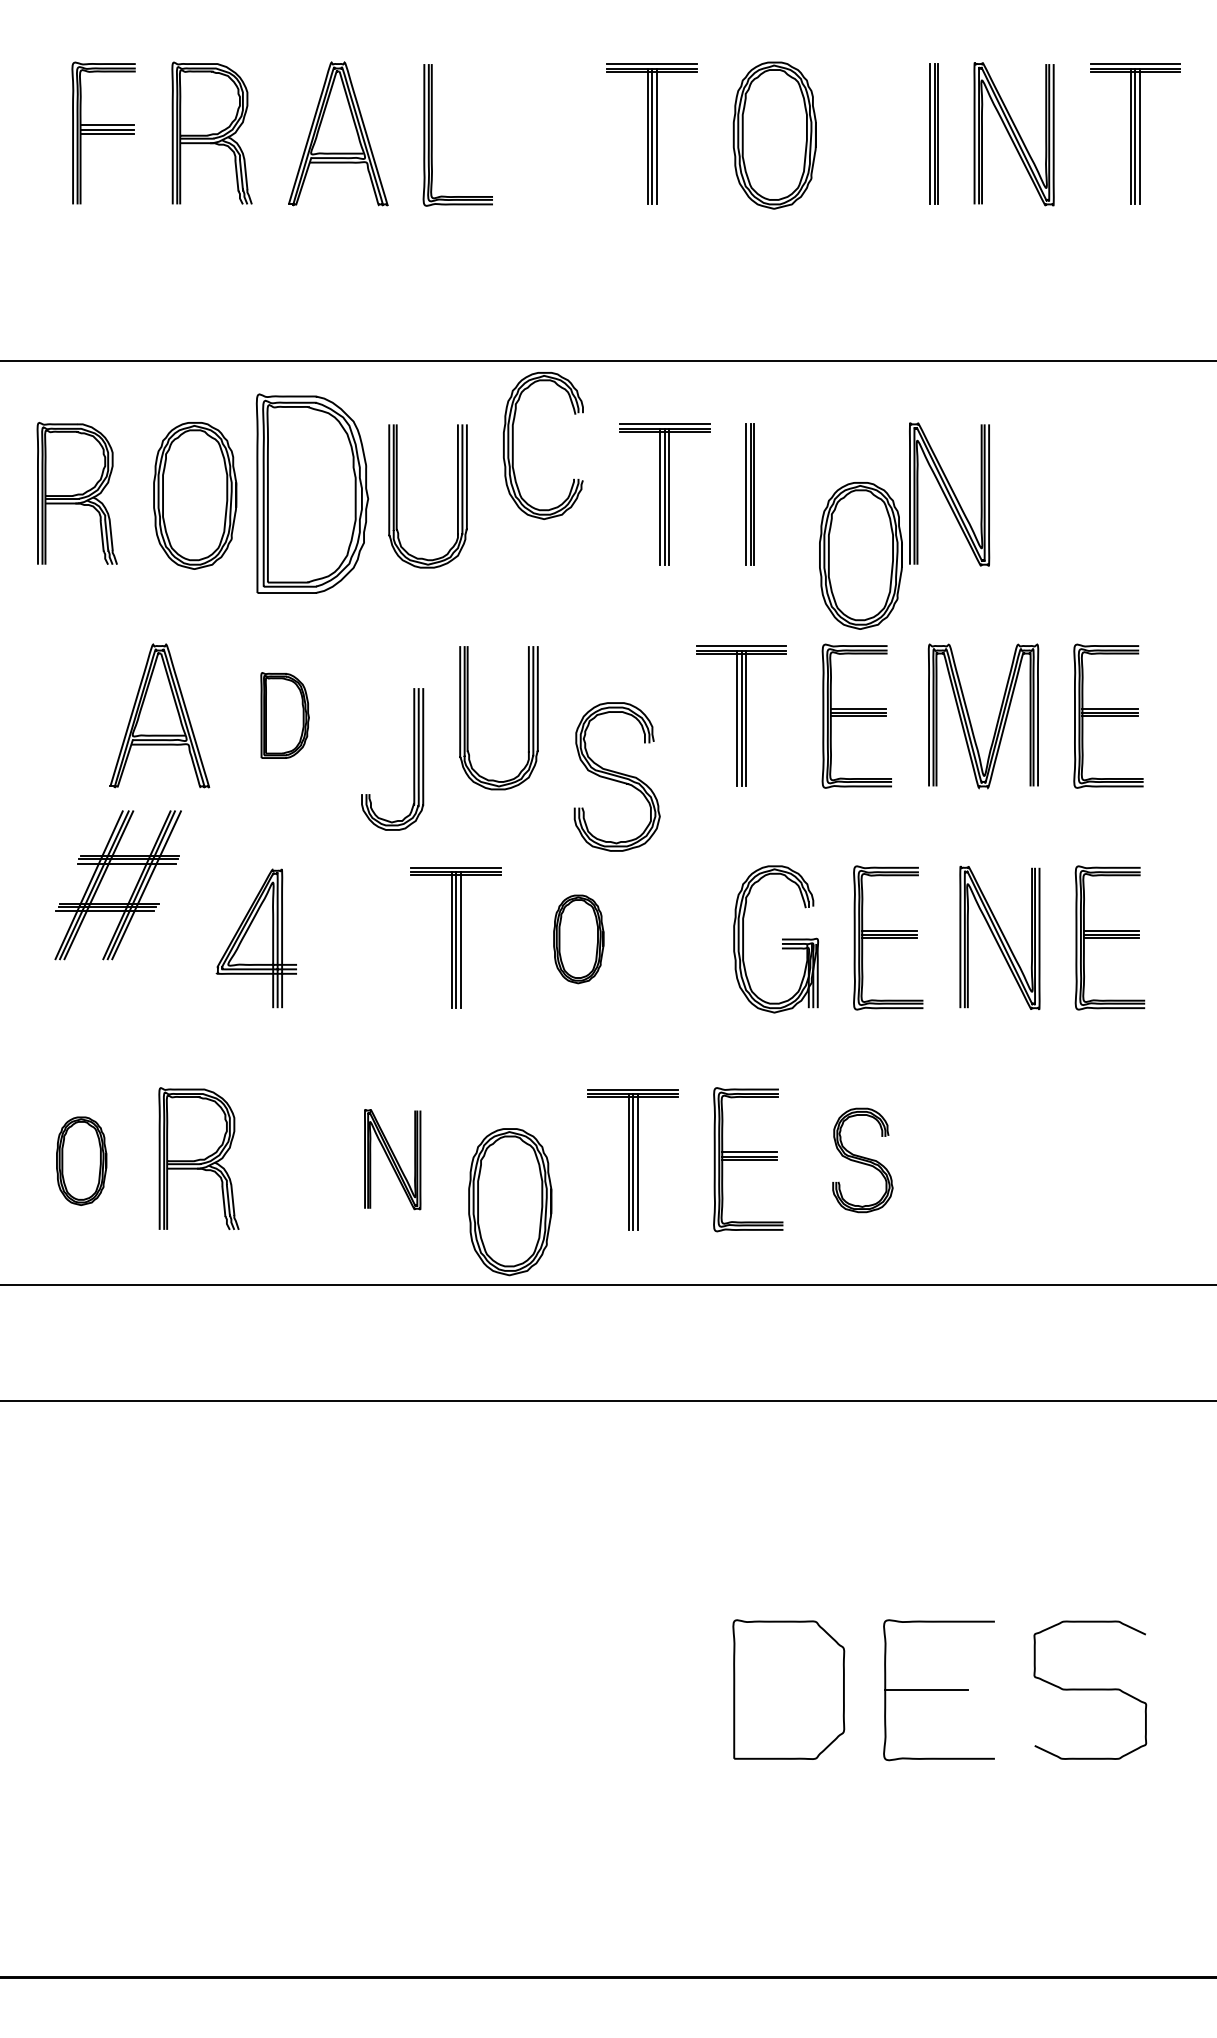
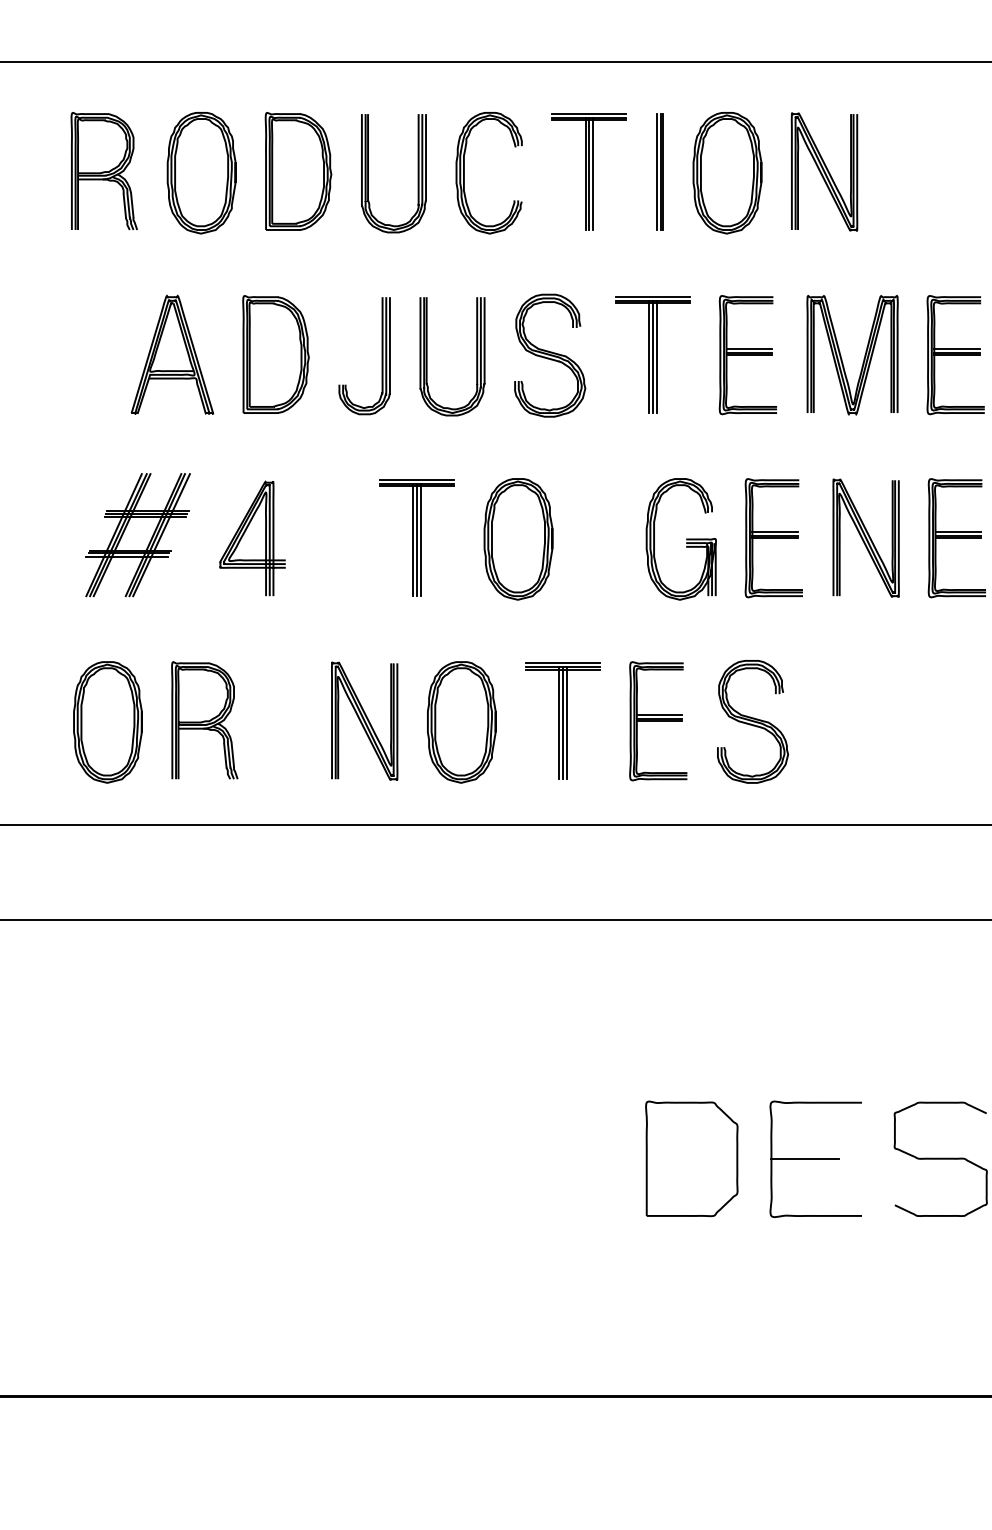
part: (513, 445) -> (464, 172), moved
part: (312, 493) -> (298, 171), size x0.71
part: (860, 555) -> (727, 172), moved
part: (284, 715) -> (275, 354), size x1.67
part: (413, 759) -> (381, 356), moved
part: (616, 776) -> (549, 355), moved
part: (117, 885) -> (137, 535), moved
part: (578, 939) -> (518, 539), size x1.67
part: (392, 1159) -> (364, 721), size x1.43
part: (862, 1160) -> (752, 721), size x1.43
part: (81, 1161) -> (107, 722), size x1.67
part: (510, 1202) -> (462, 722), moved

